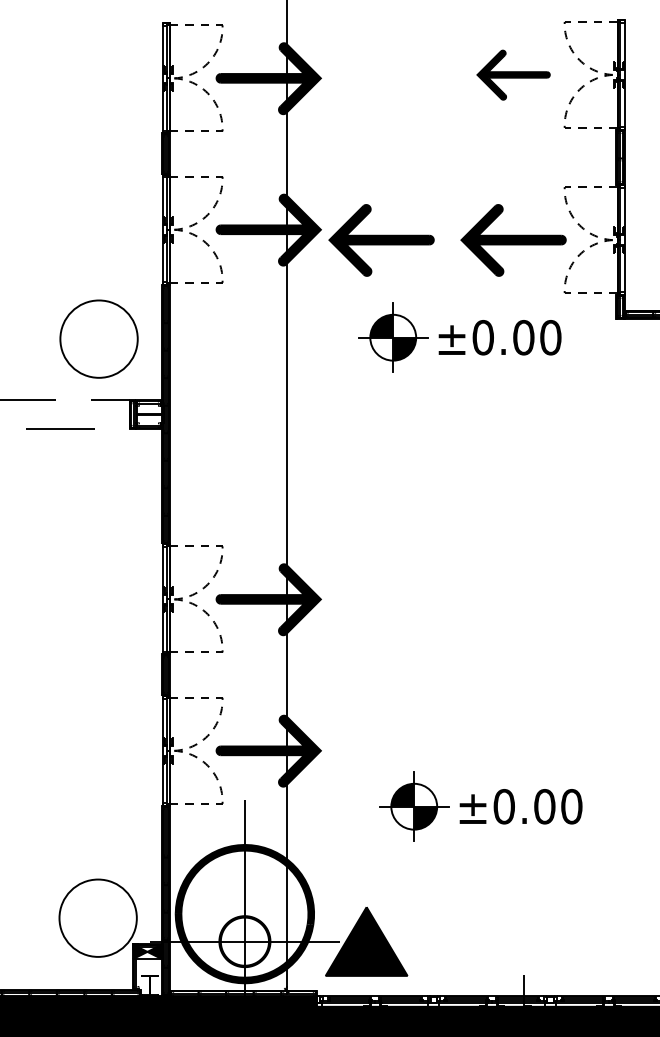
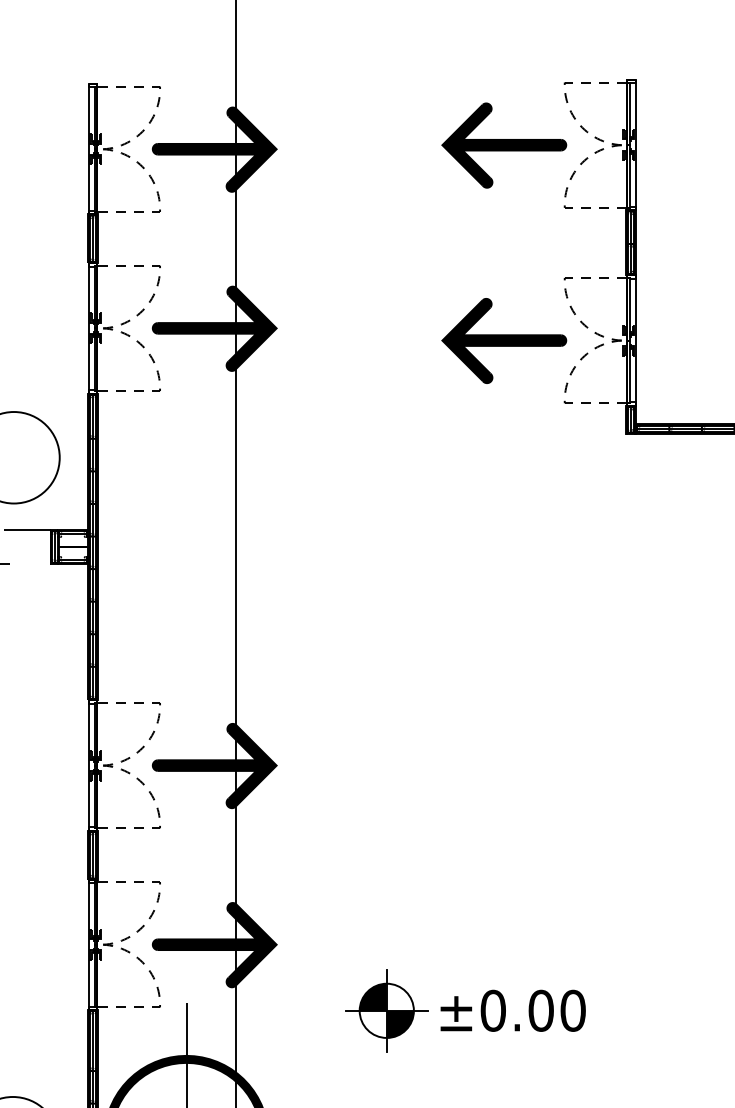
part: (513, 74) -> (504, 144), size x1.43
part: (381, 240) -> (348, 341), removed
part: (459, 337) -> (440, 455), removed

